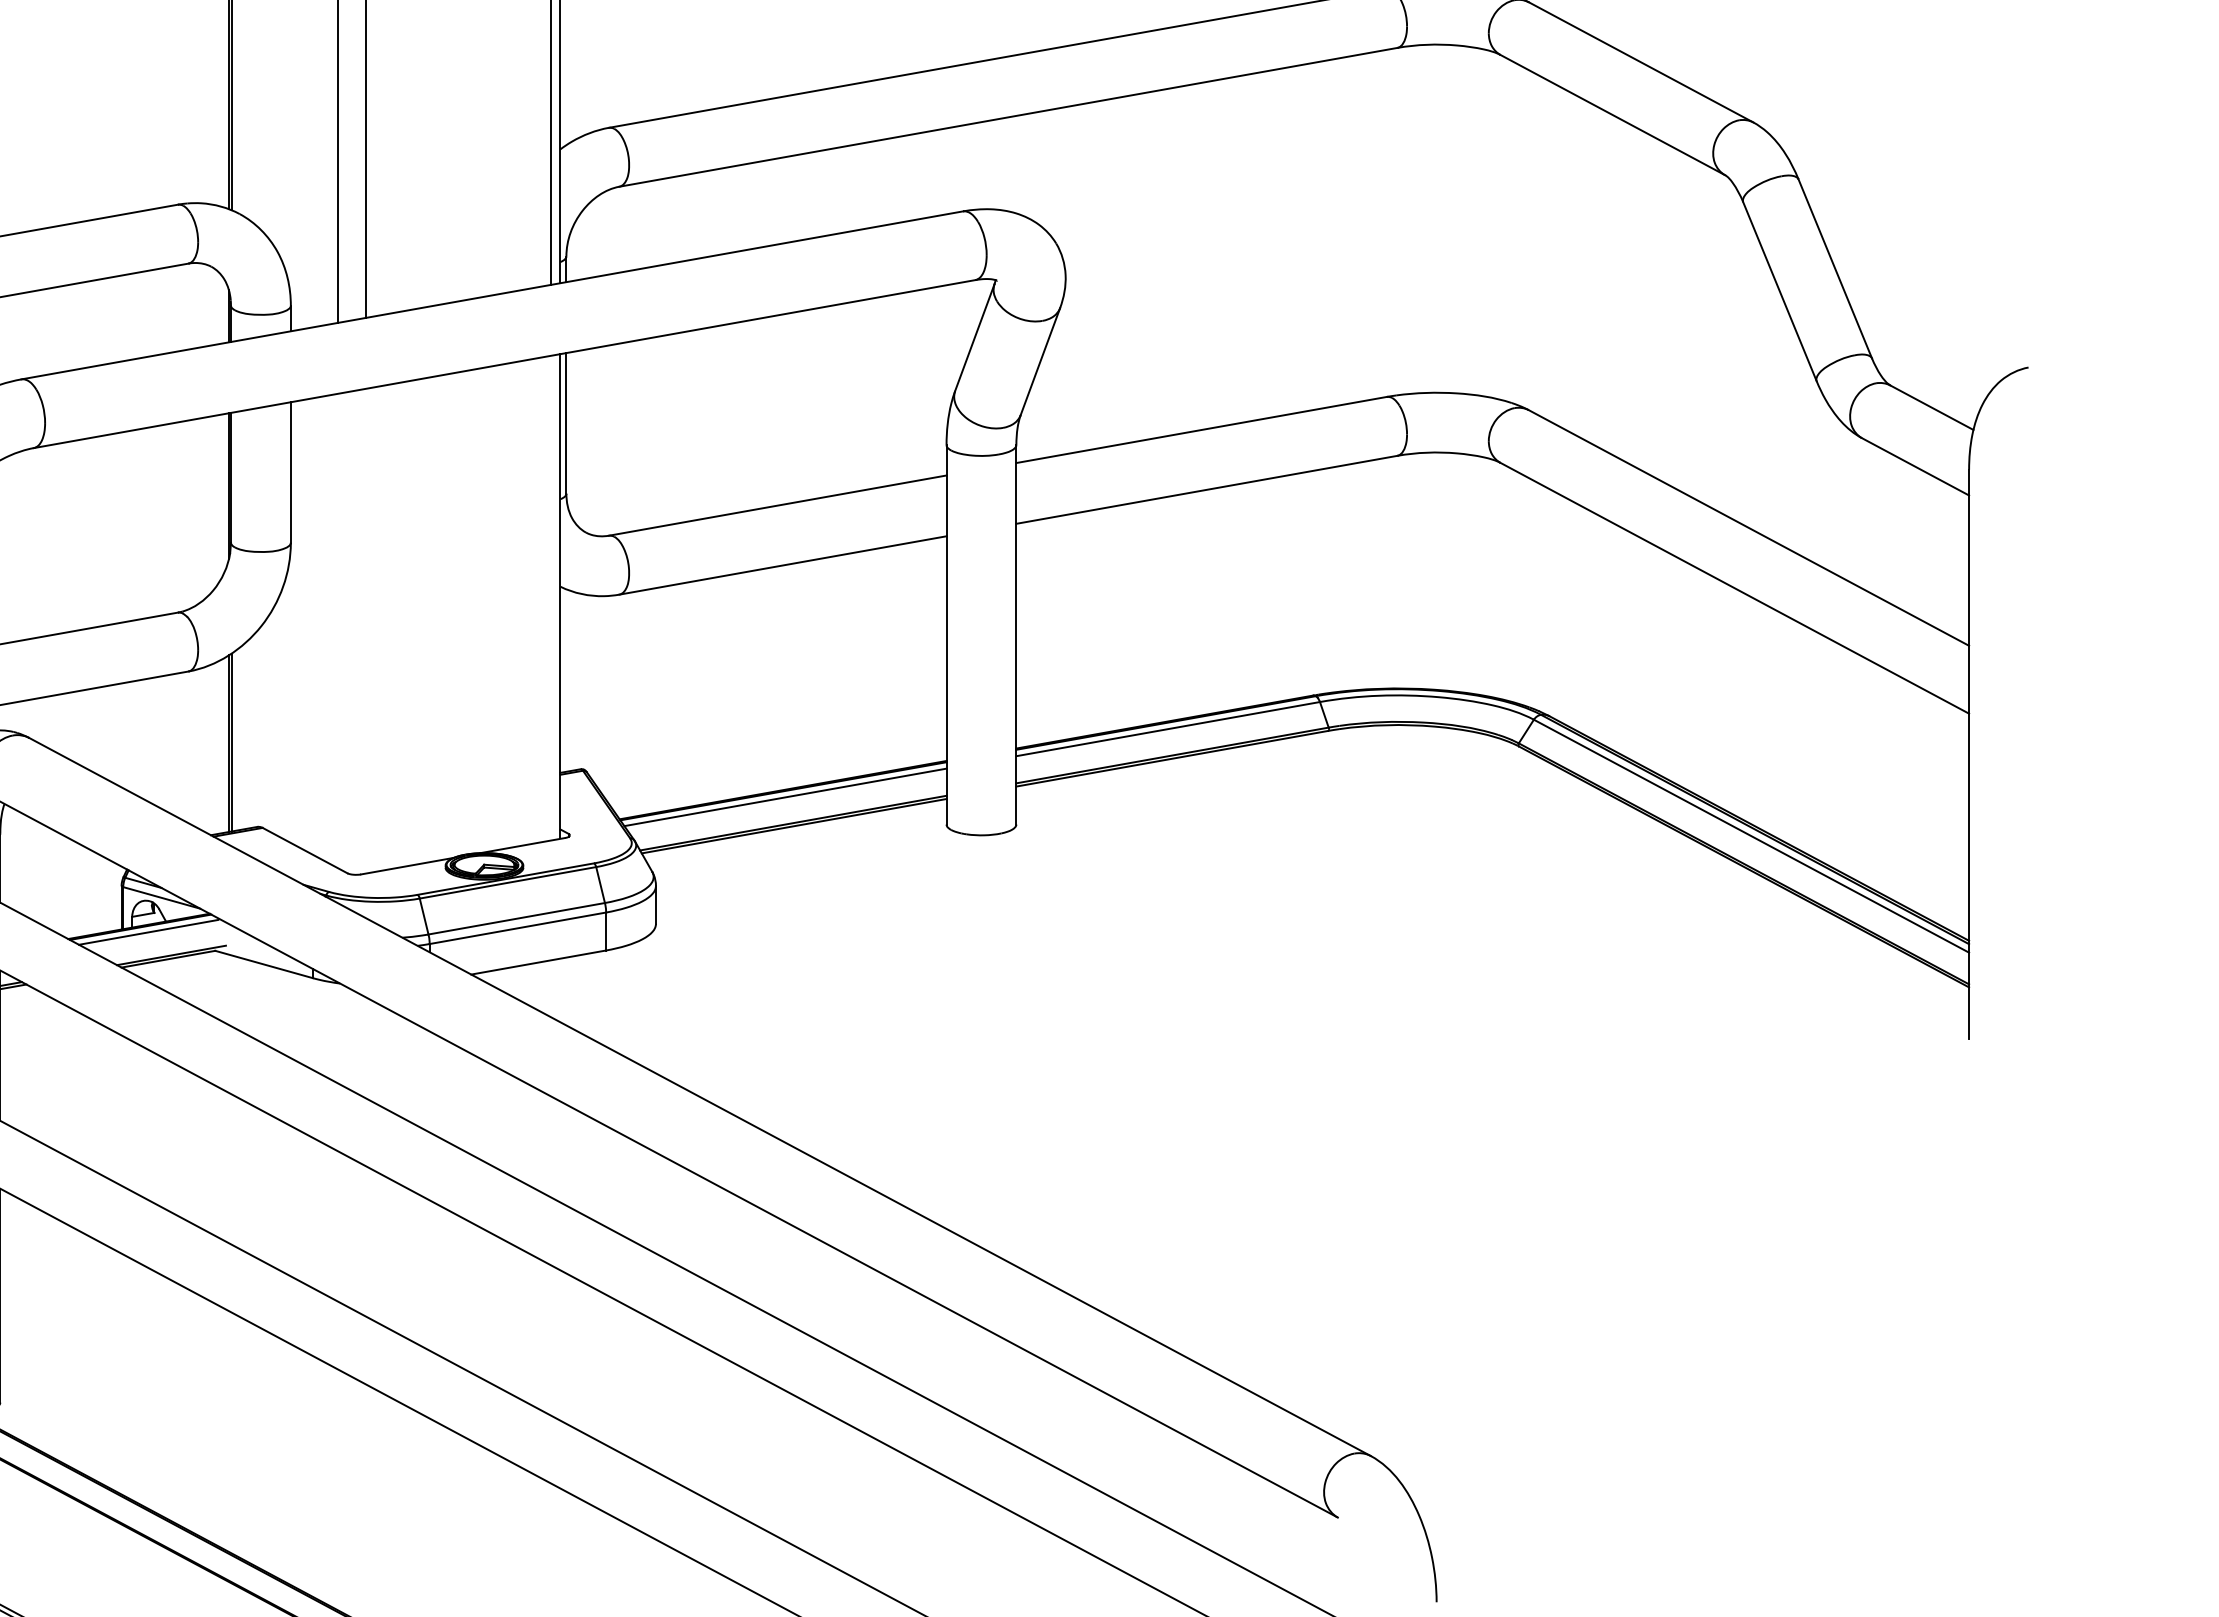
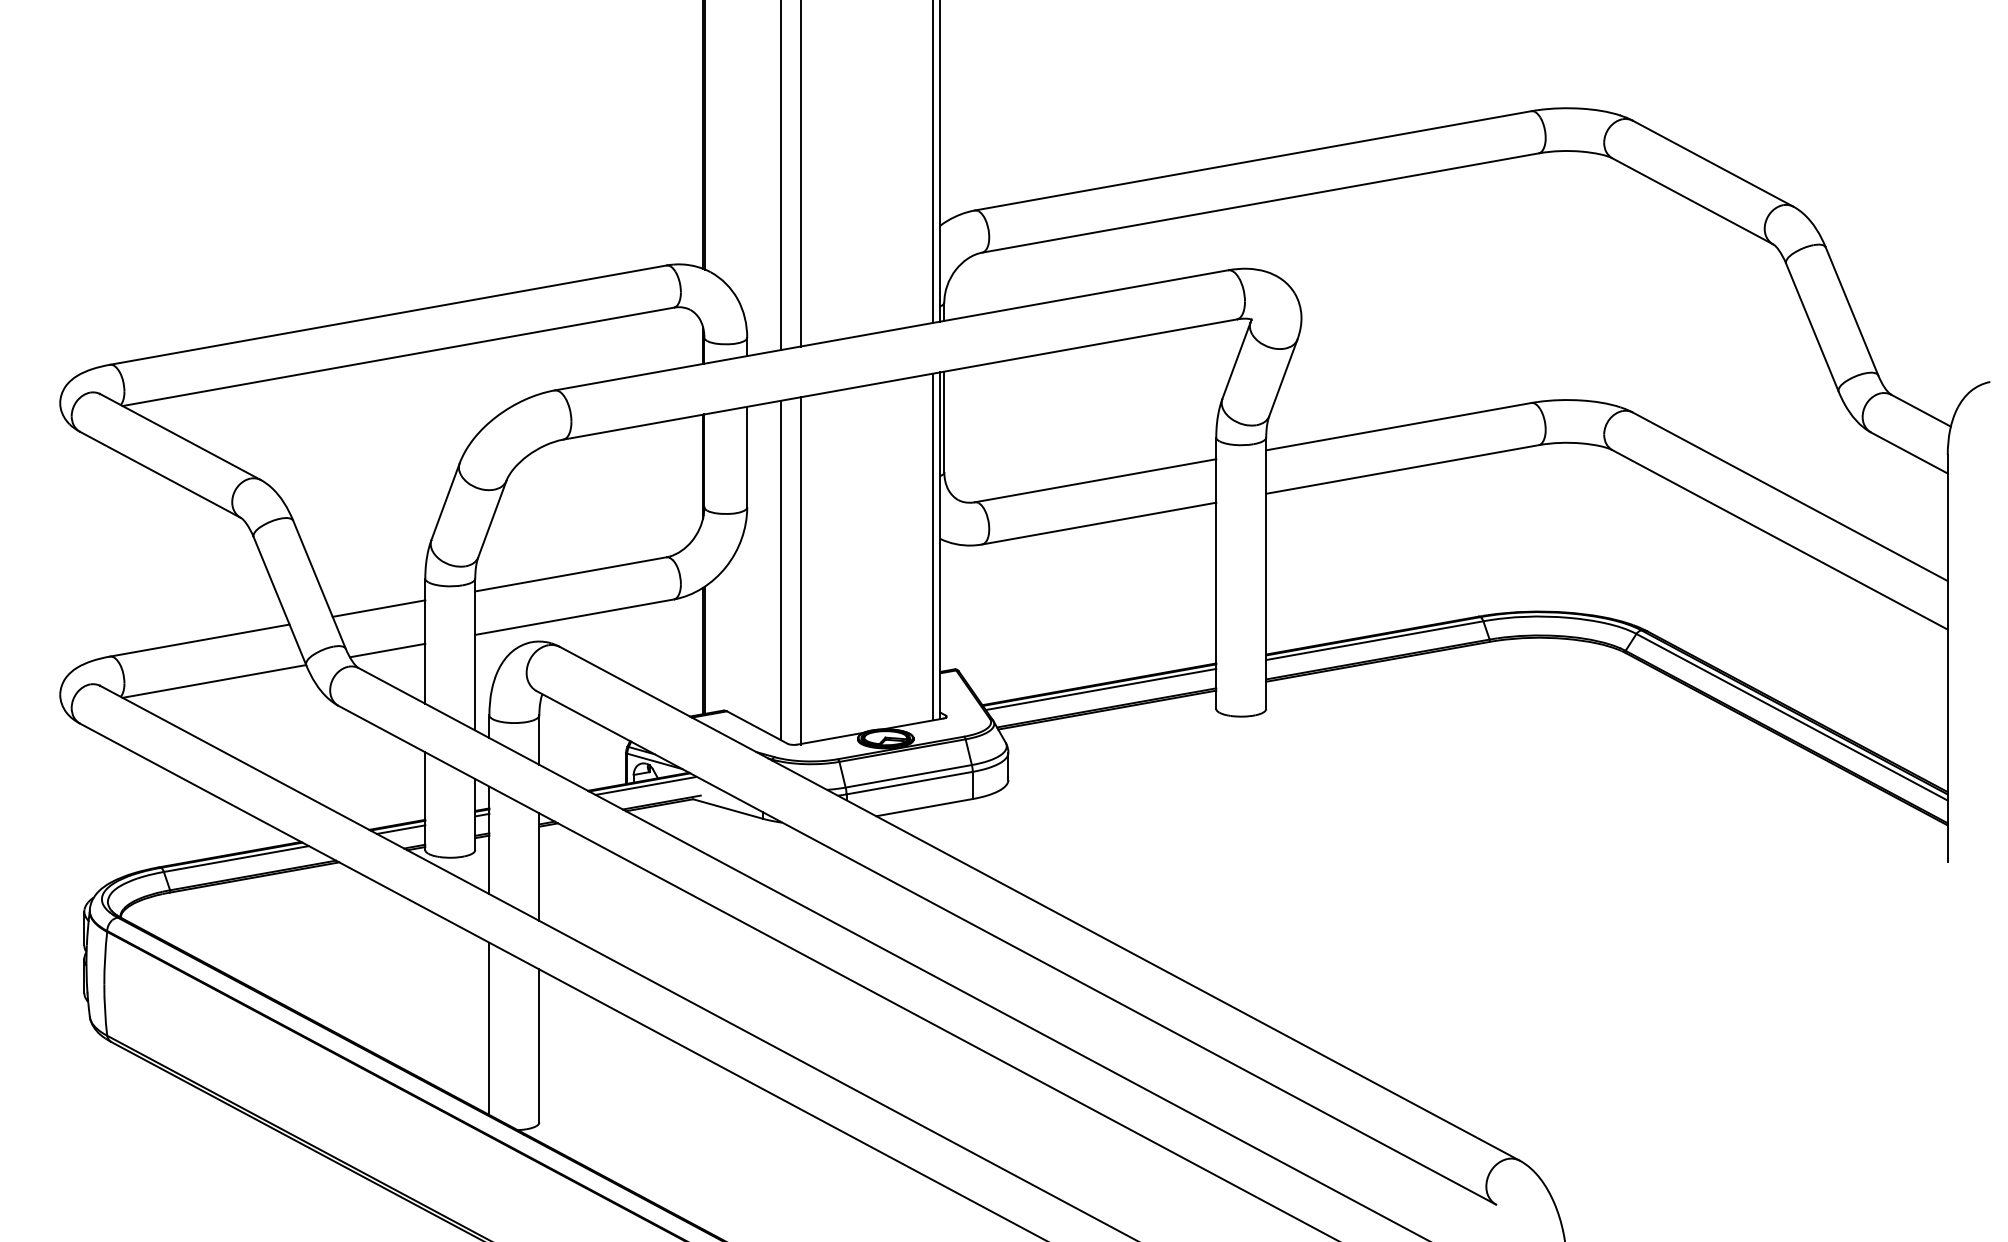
line: (549, 597) -> (932, 546), added
line: (338, 631) -> (781, 570), added
line: (365, 631) -> (800, 570), added

